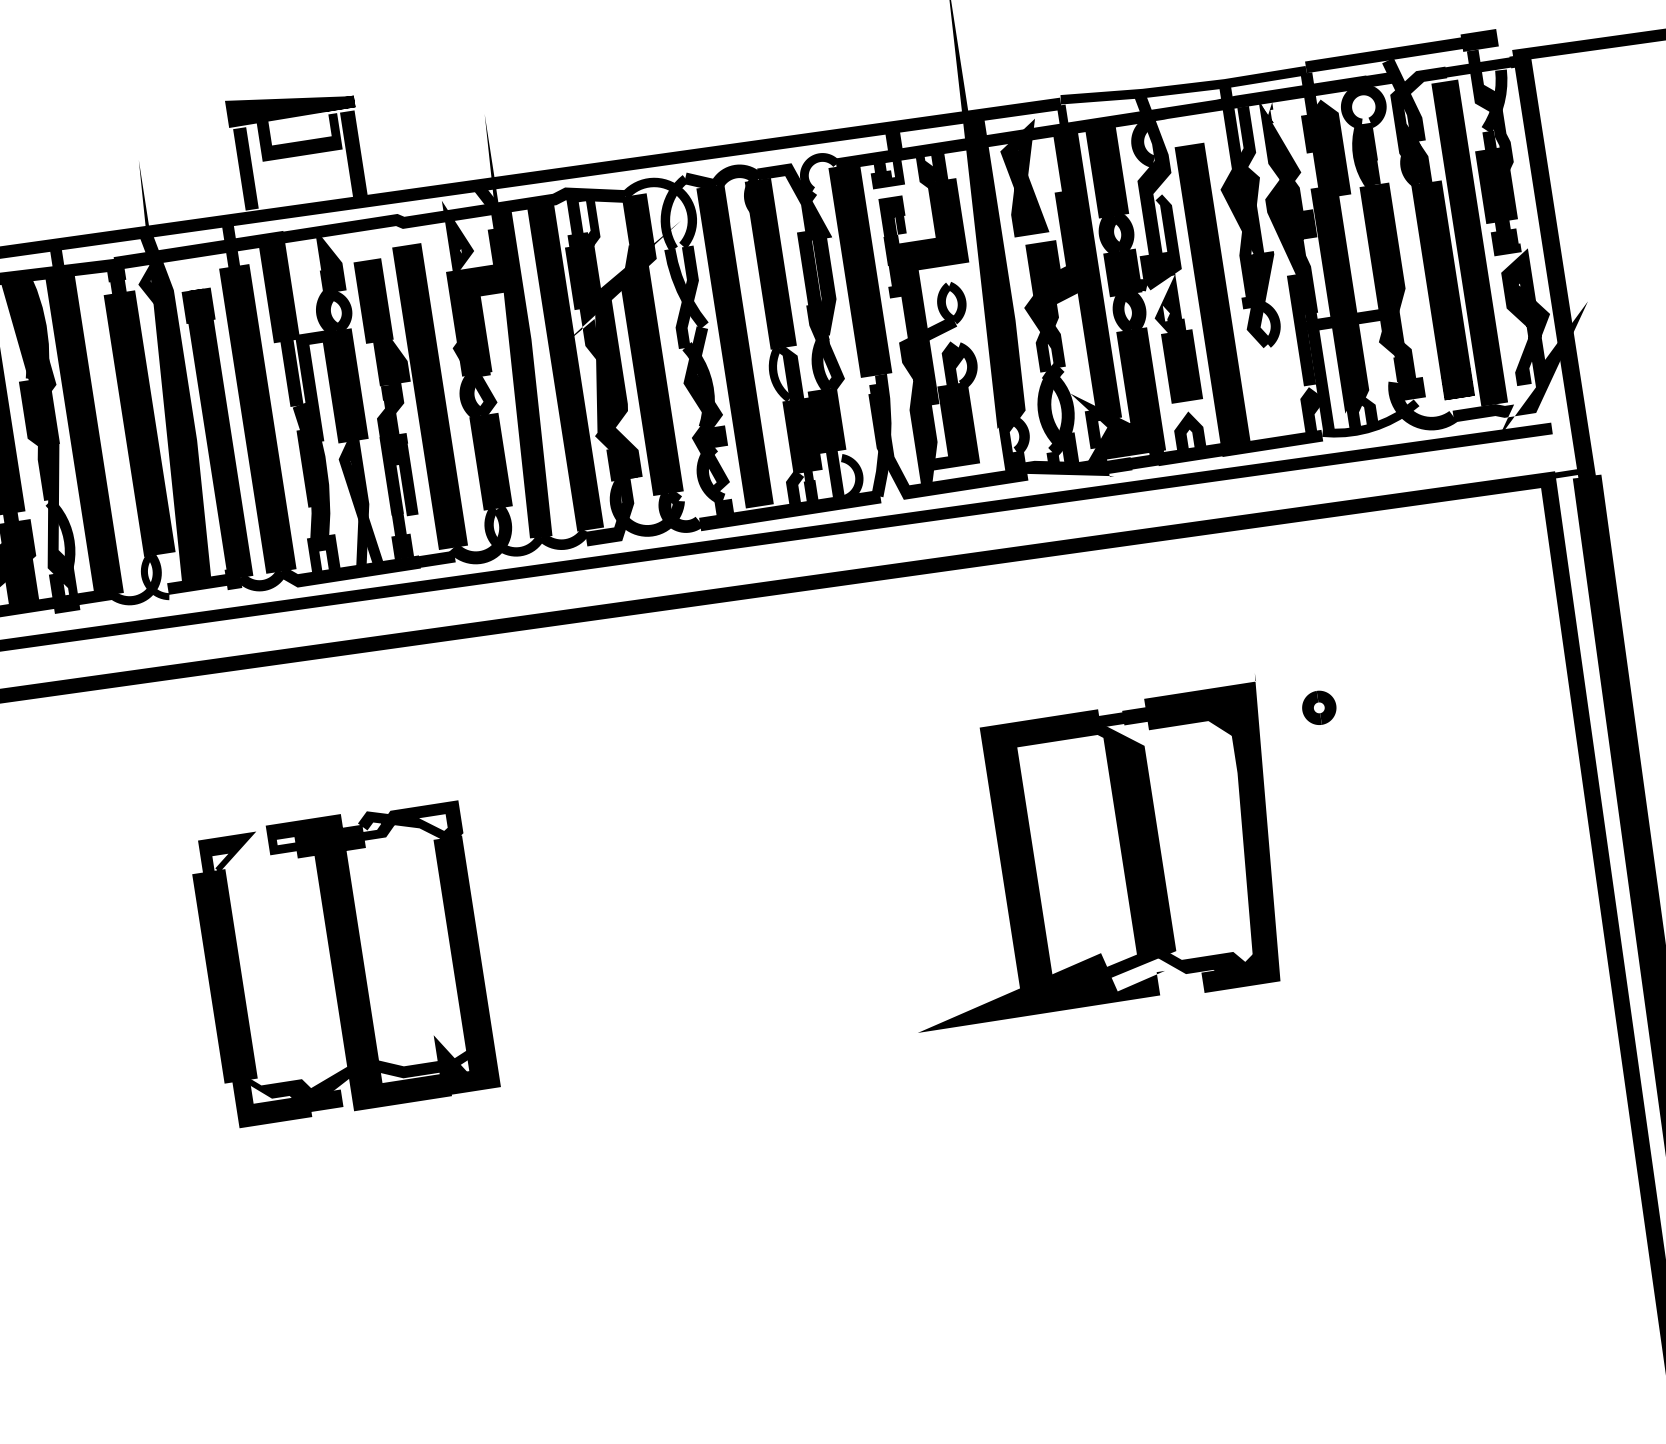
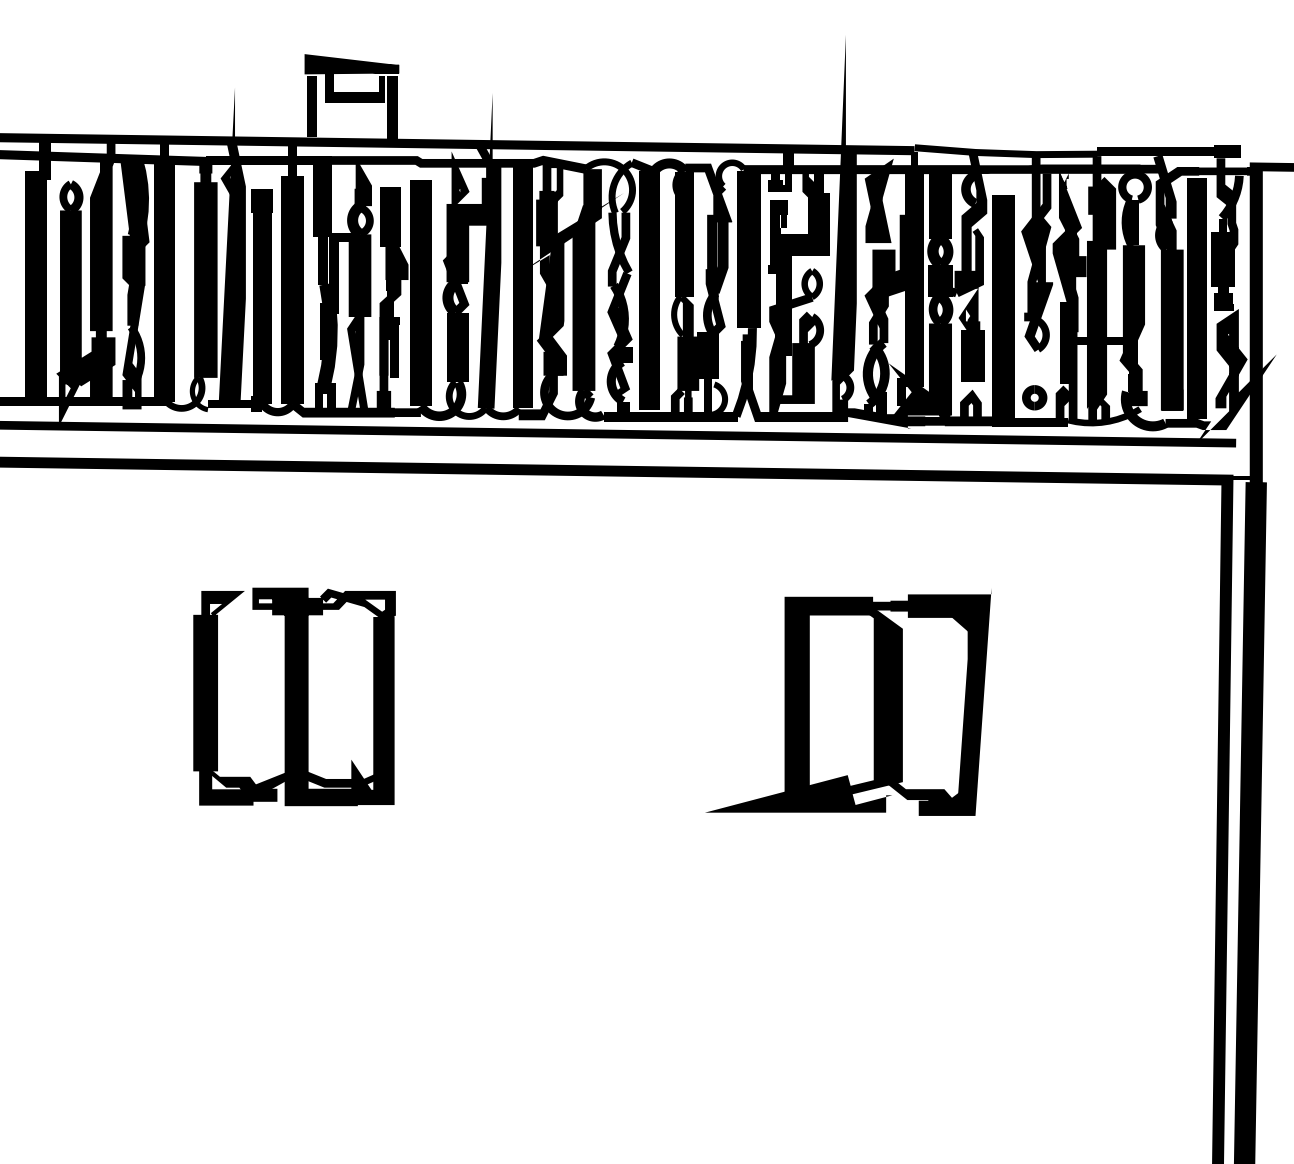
part: (1318, 707) -> (1034, 397), moved

